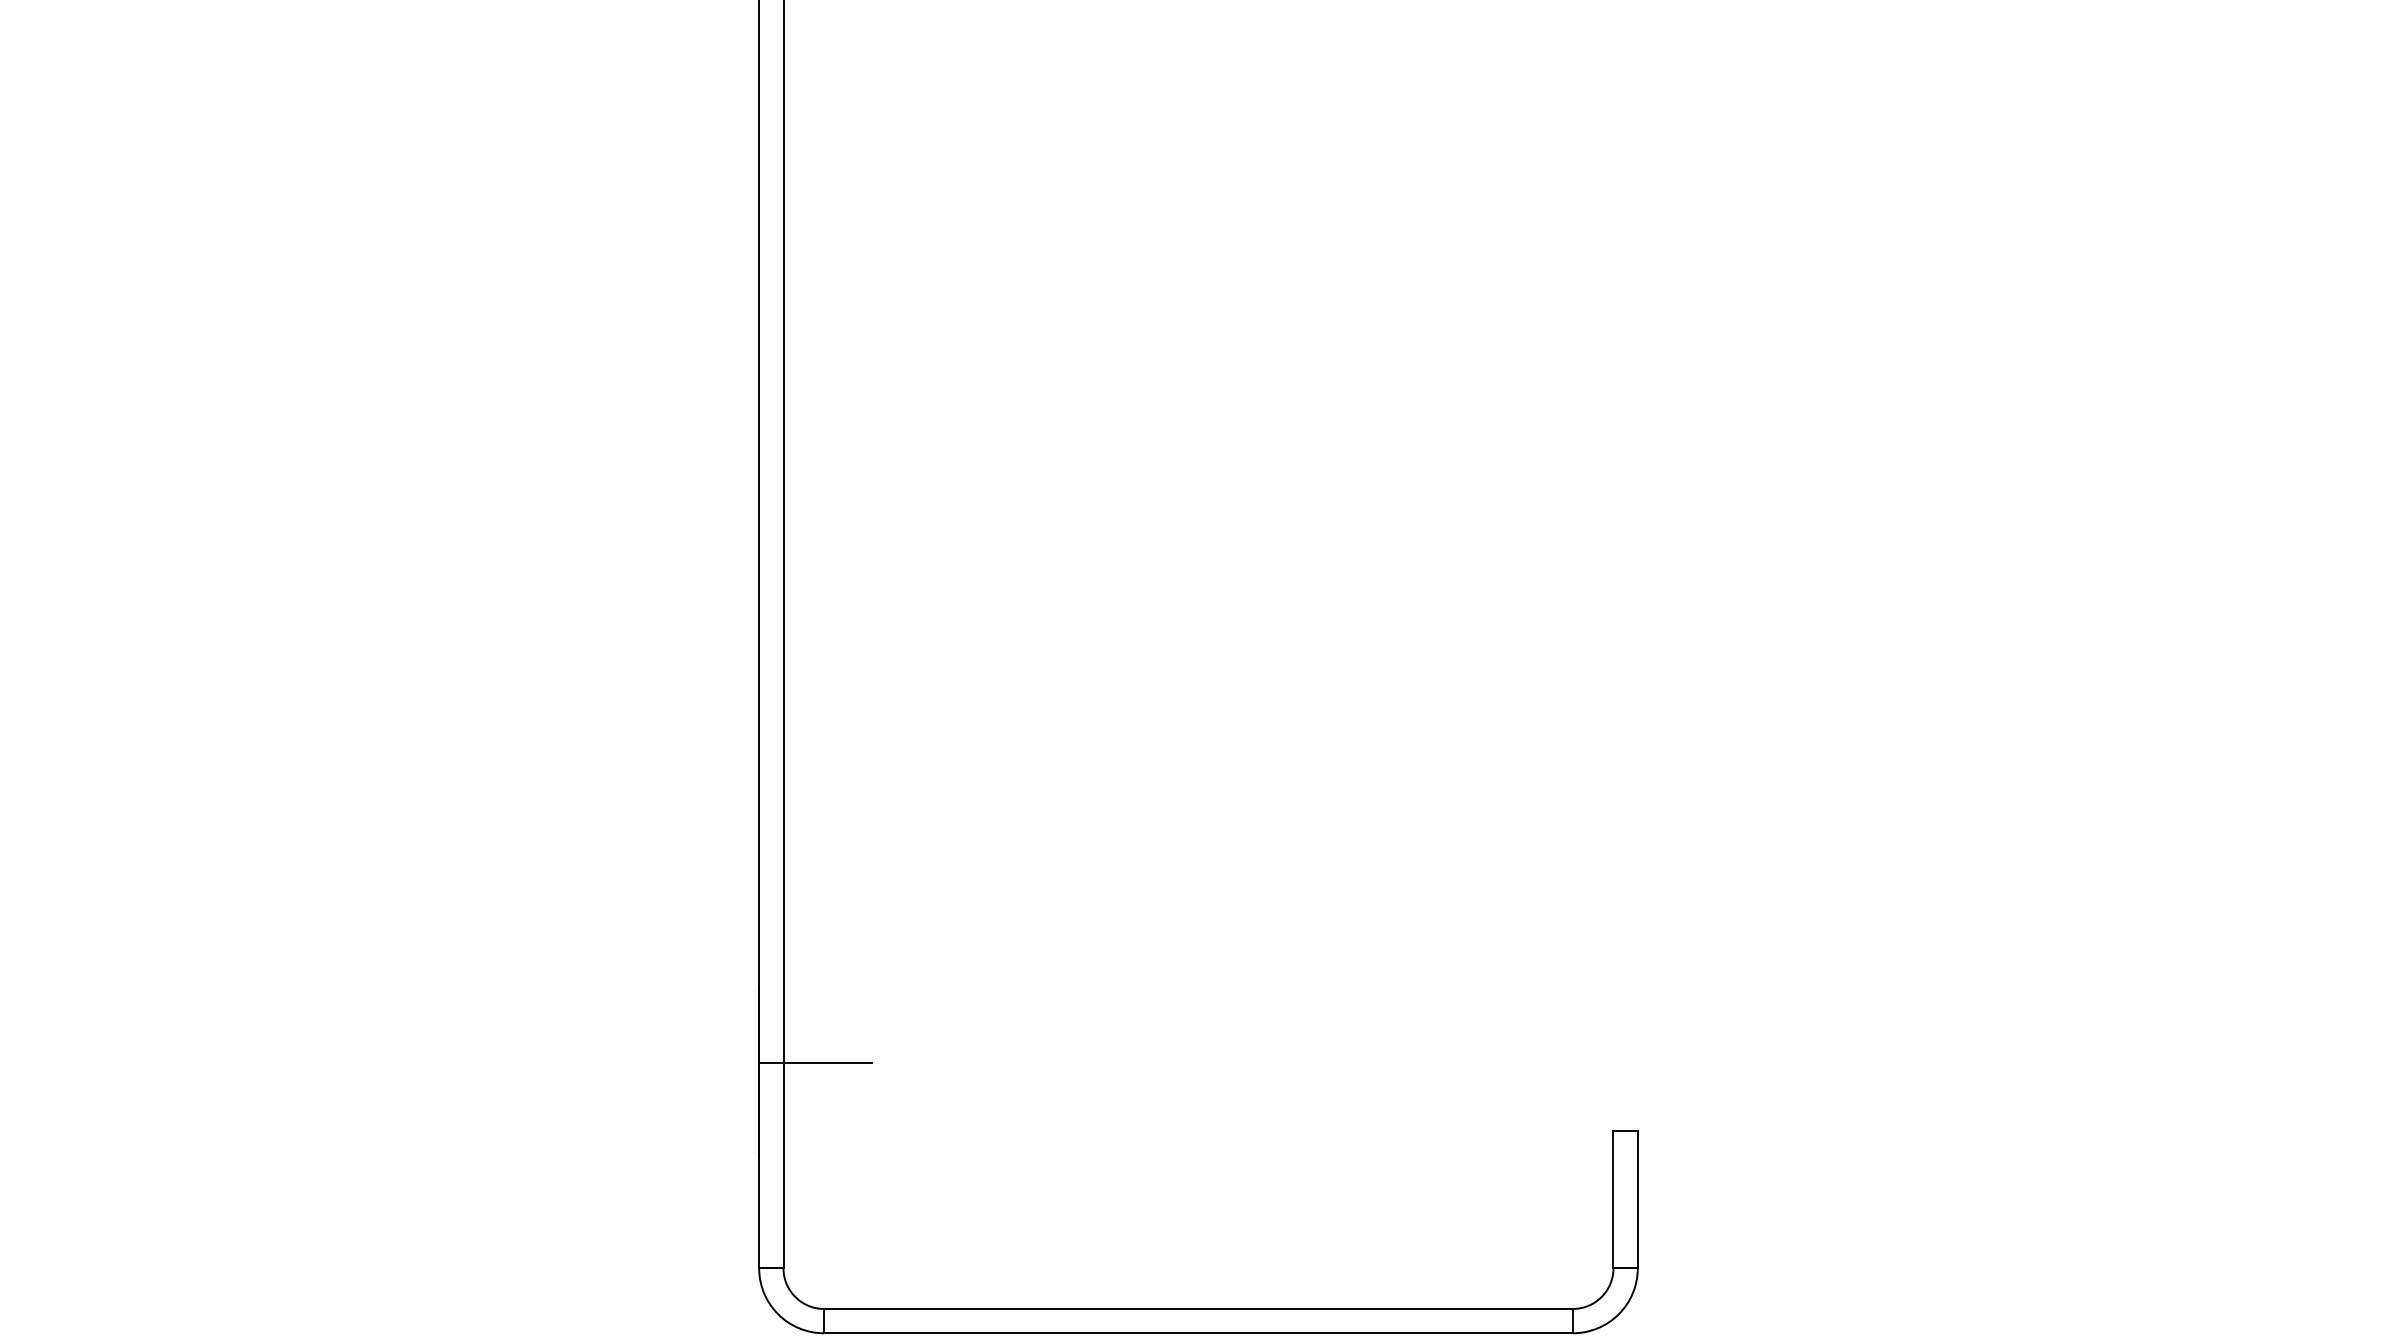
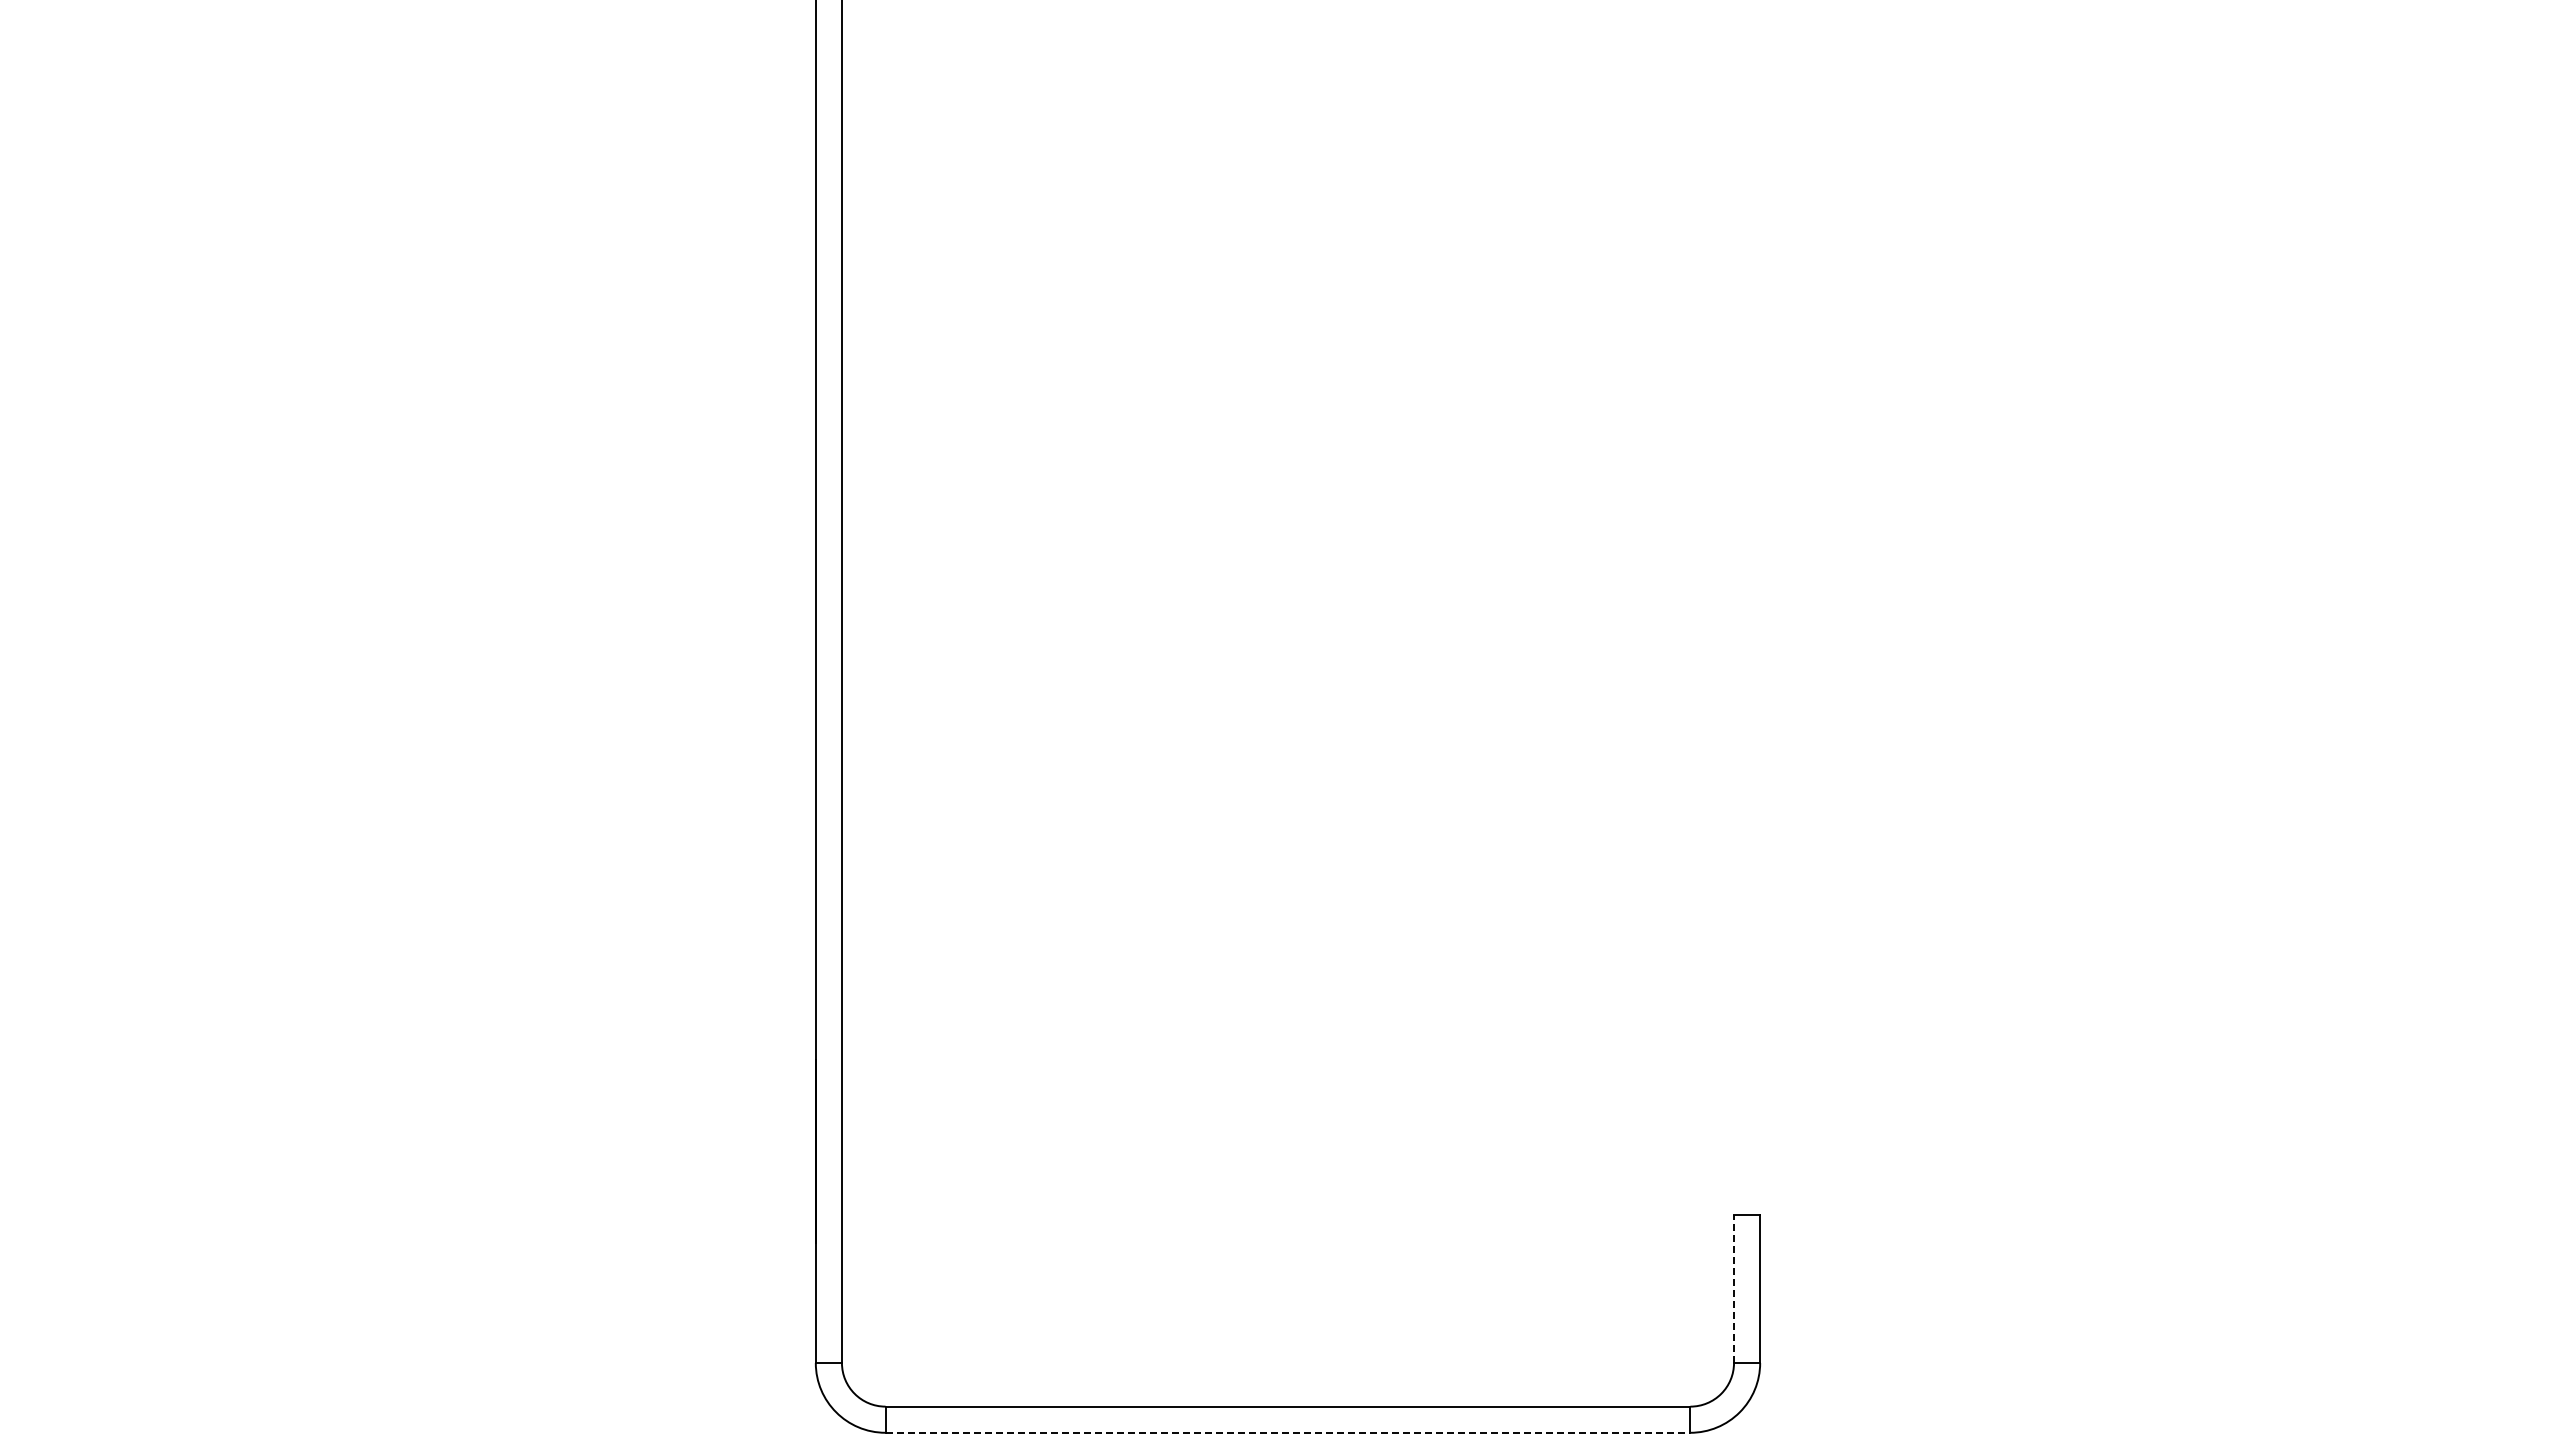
line: (814, 1063) -> (875, 1142), removed
line: (1613, 1199) -> (1734, 1288), solid -> dashed
line: (1198, 1333) -> (1288, 1432), solid -> dashed

